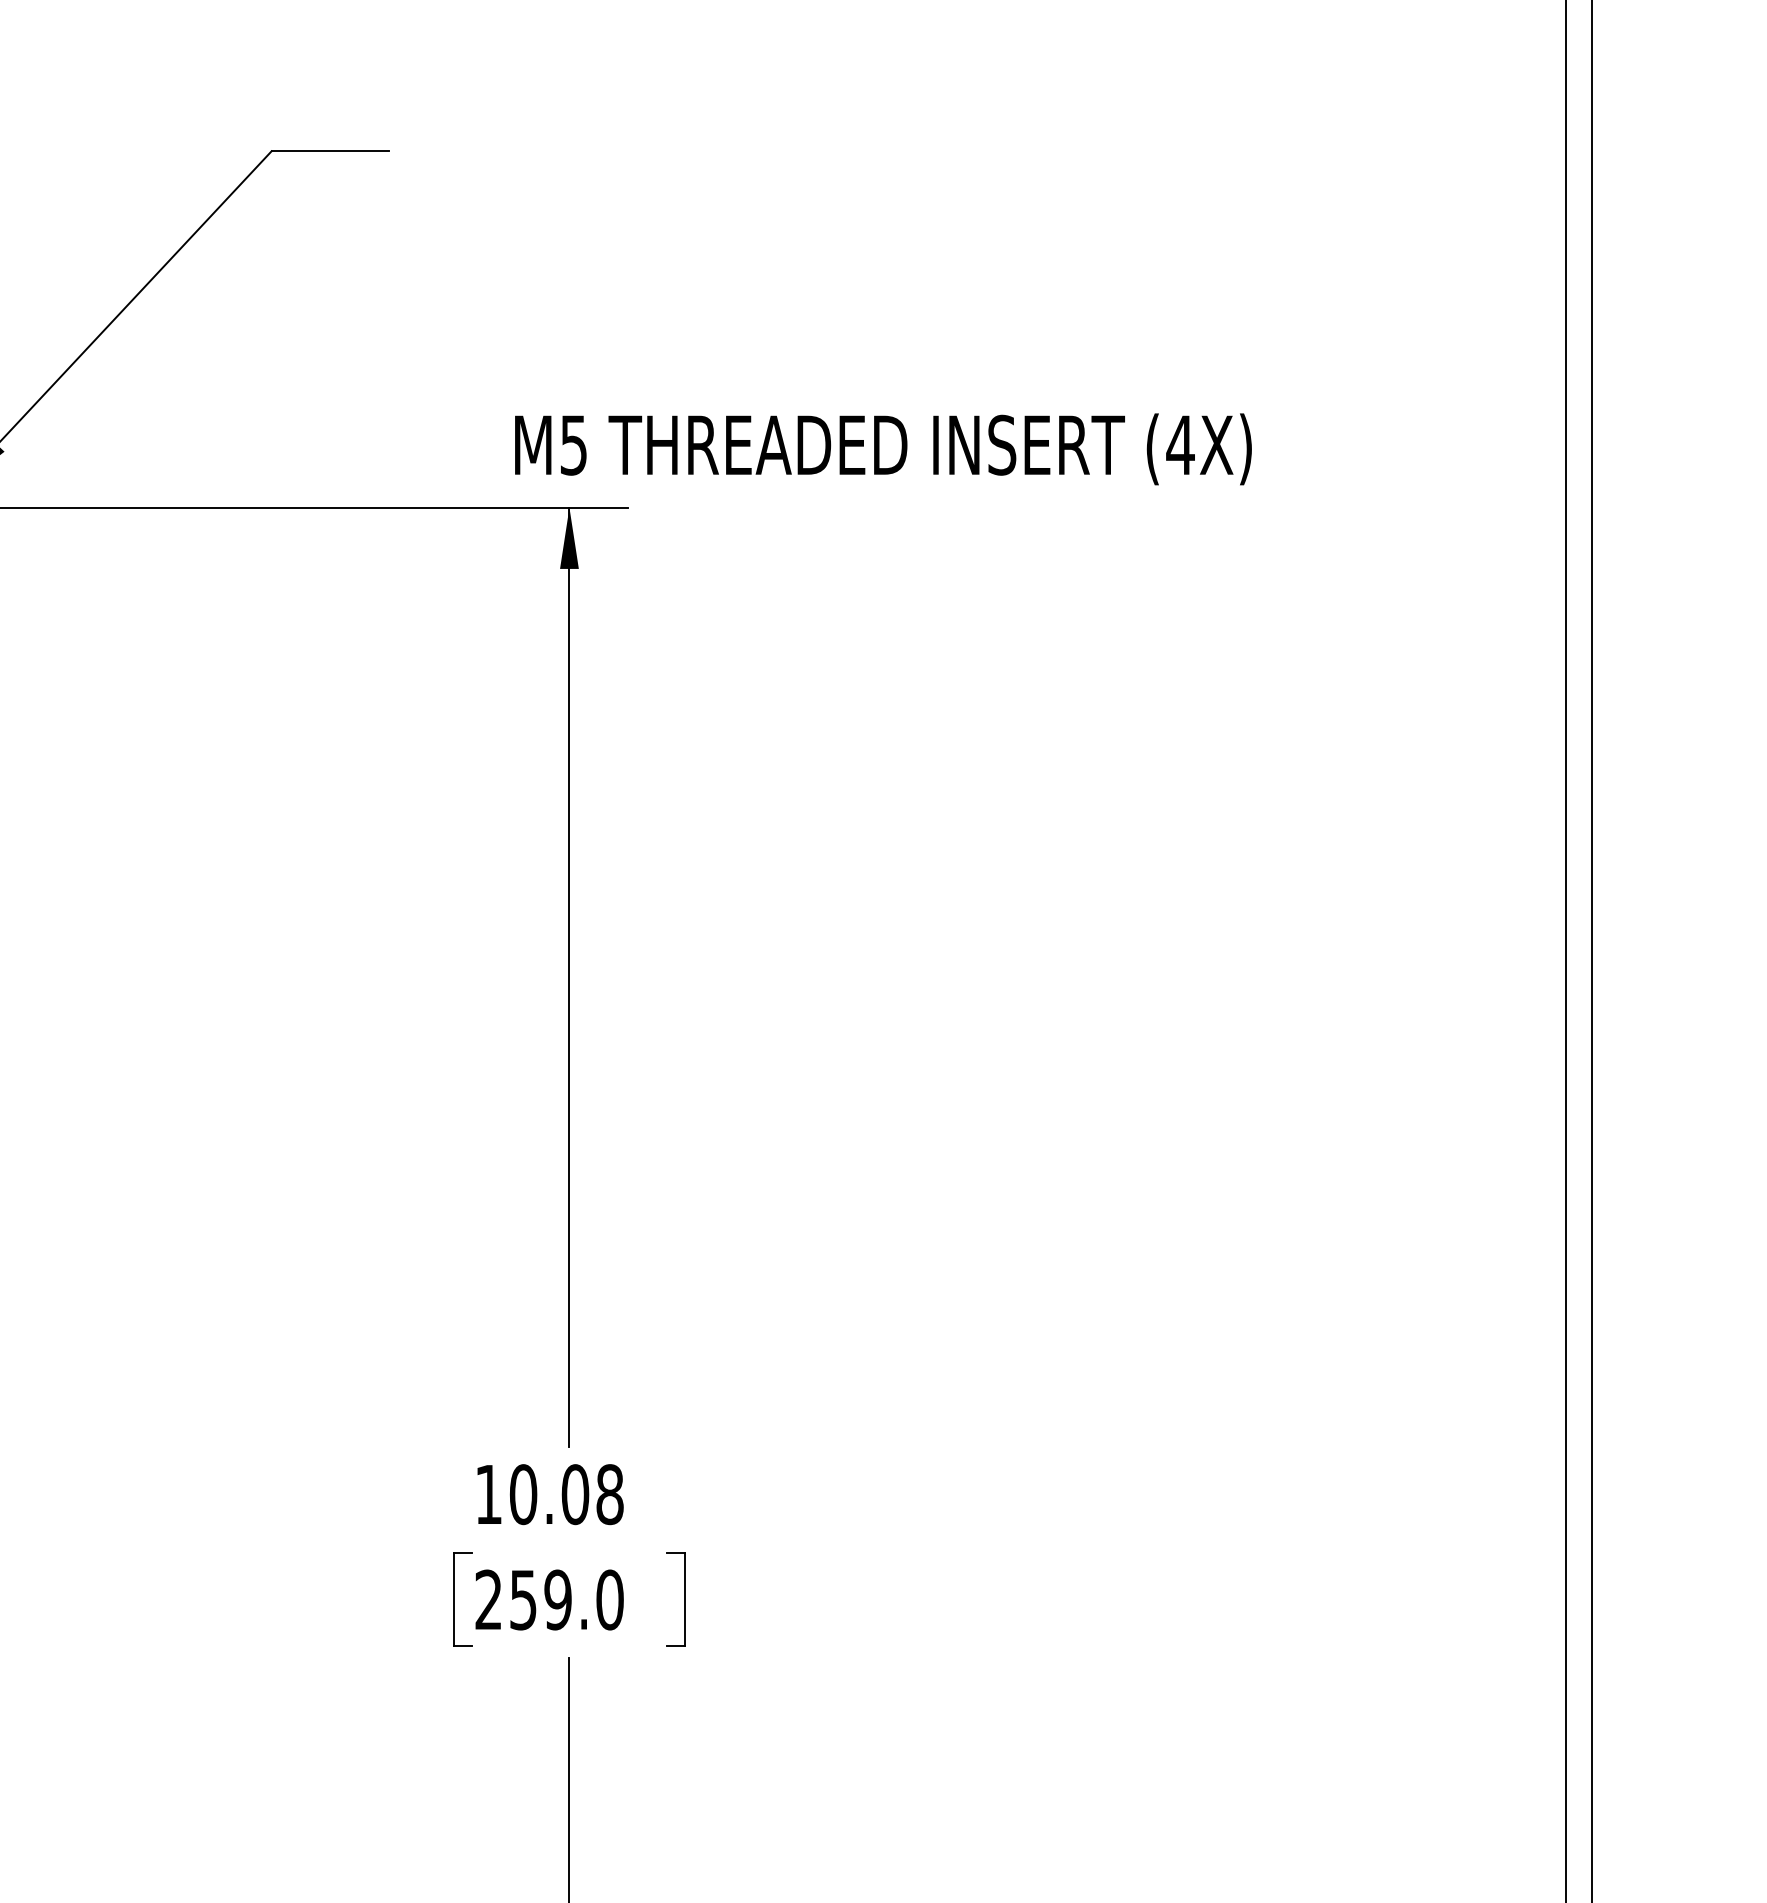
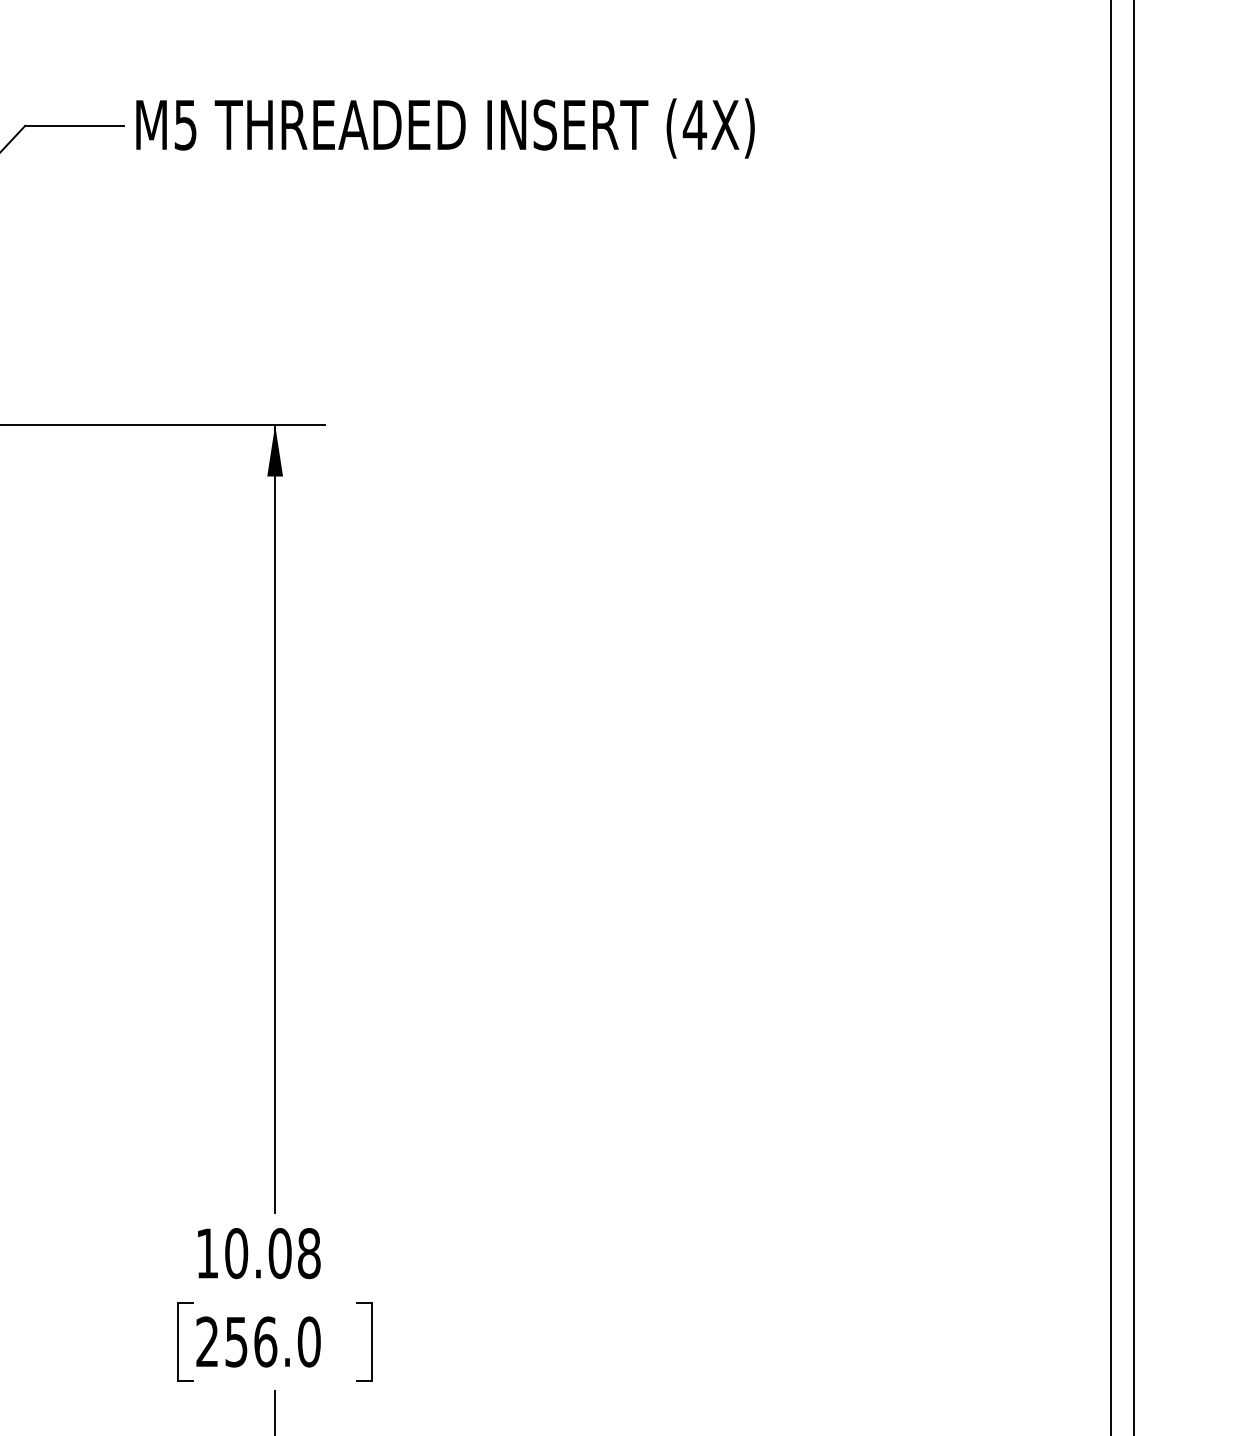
text: (883, 449) -> (445, 128), moved
text: (558, 1599) -> (265, 1341), 259.0 -> 256.0

